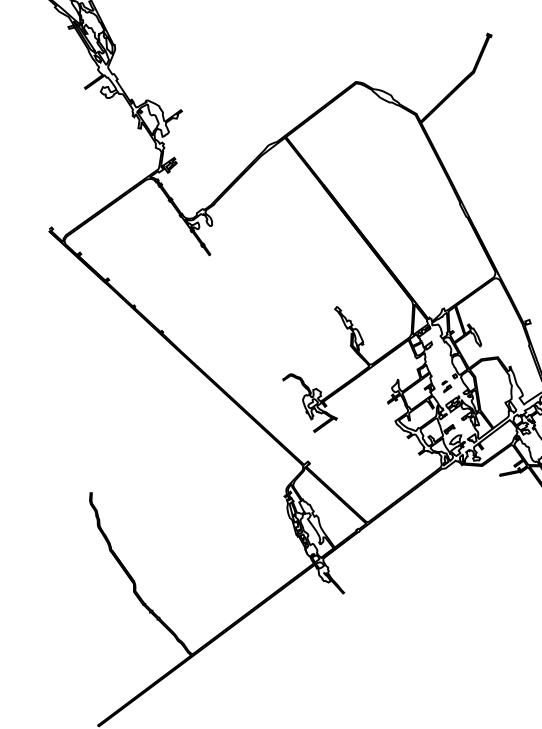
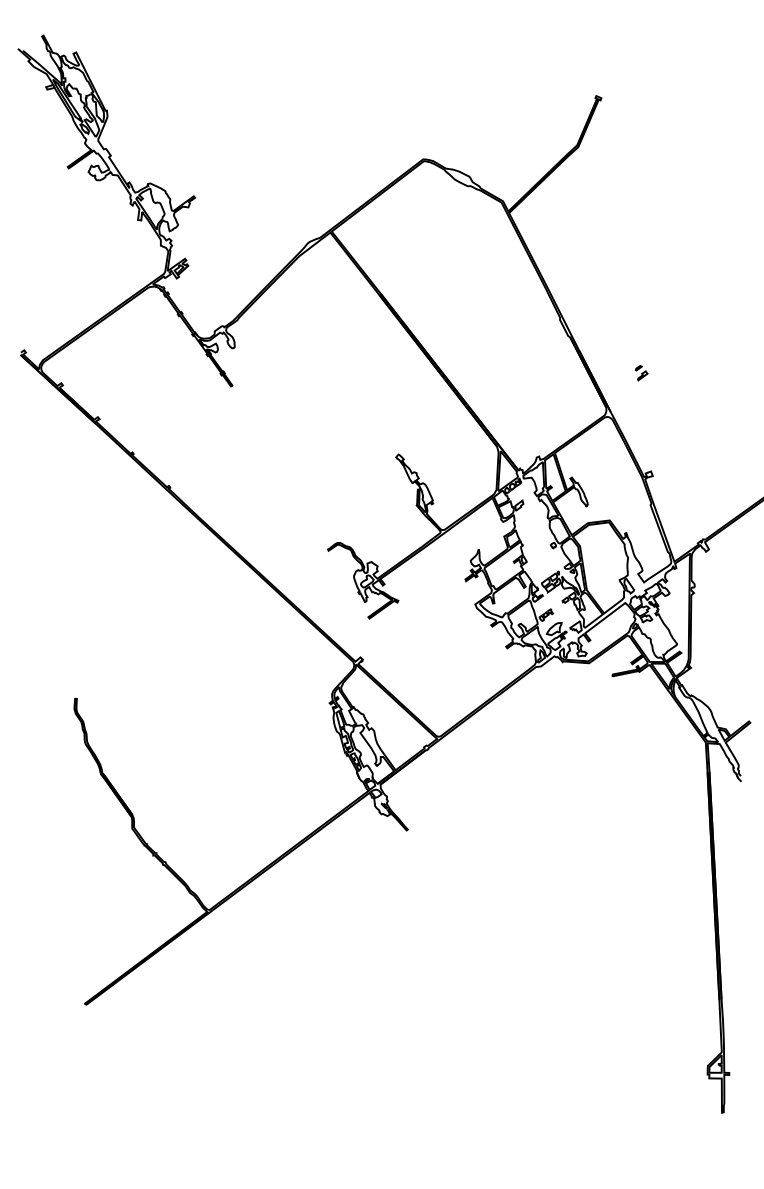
part: (446, 386) -> (641, 373), moved

